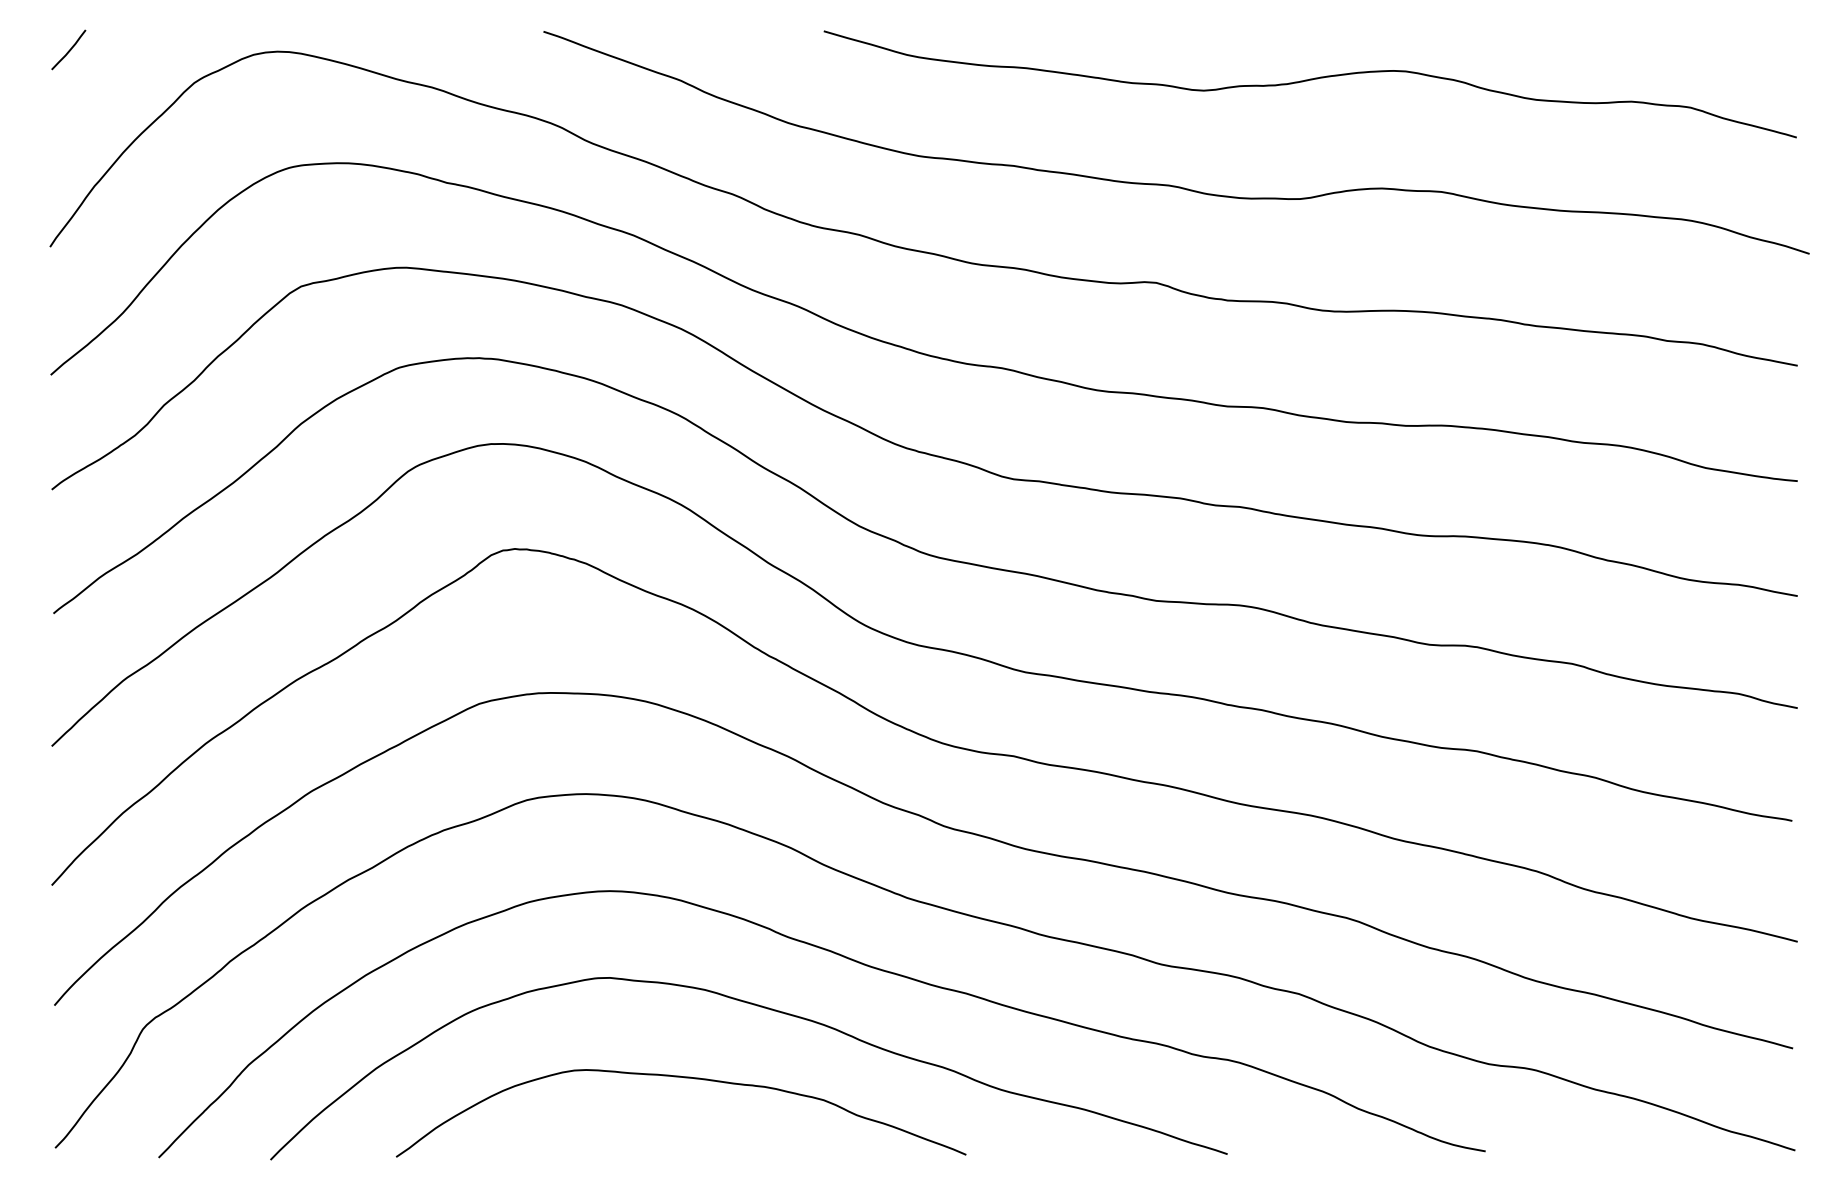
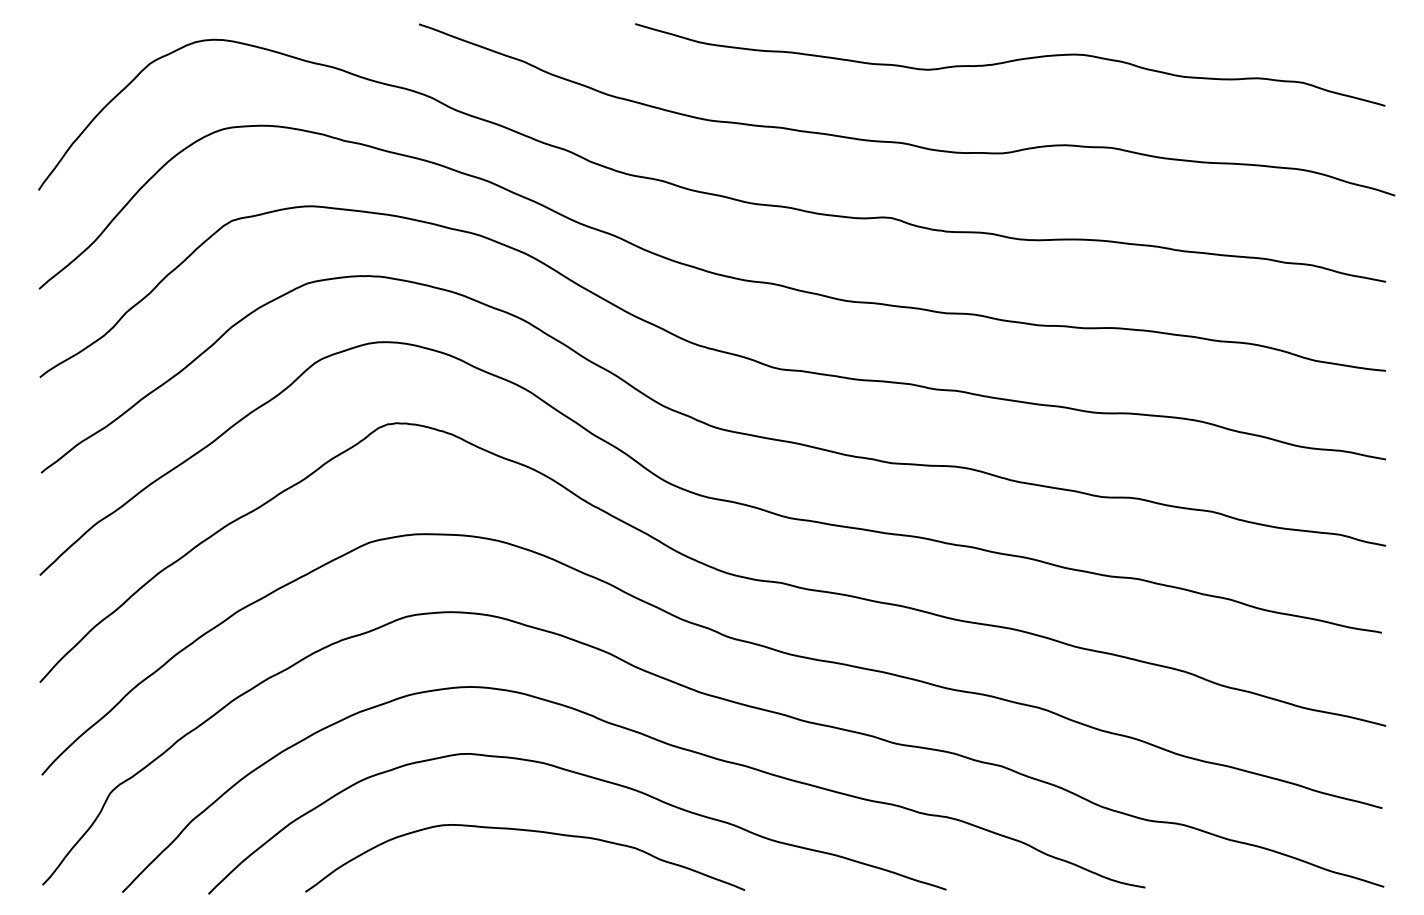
curve: (69, 49) -> (53, 38), removed

